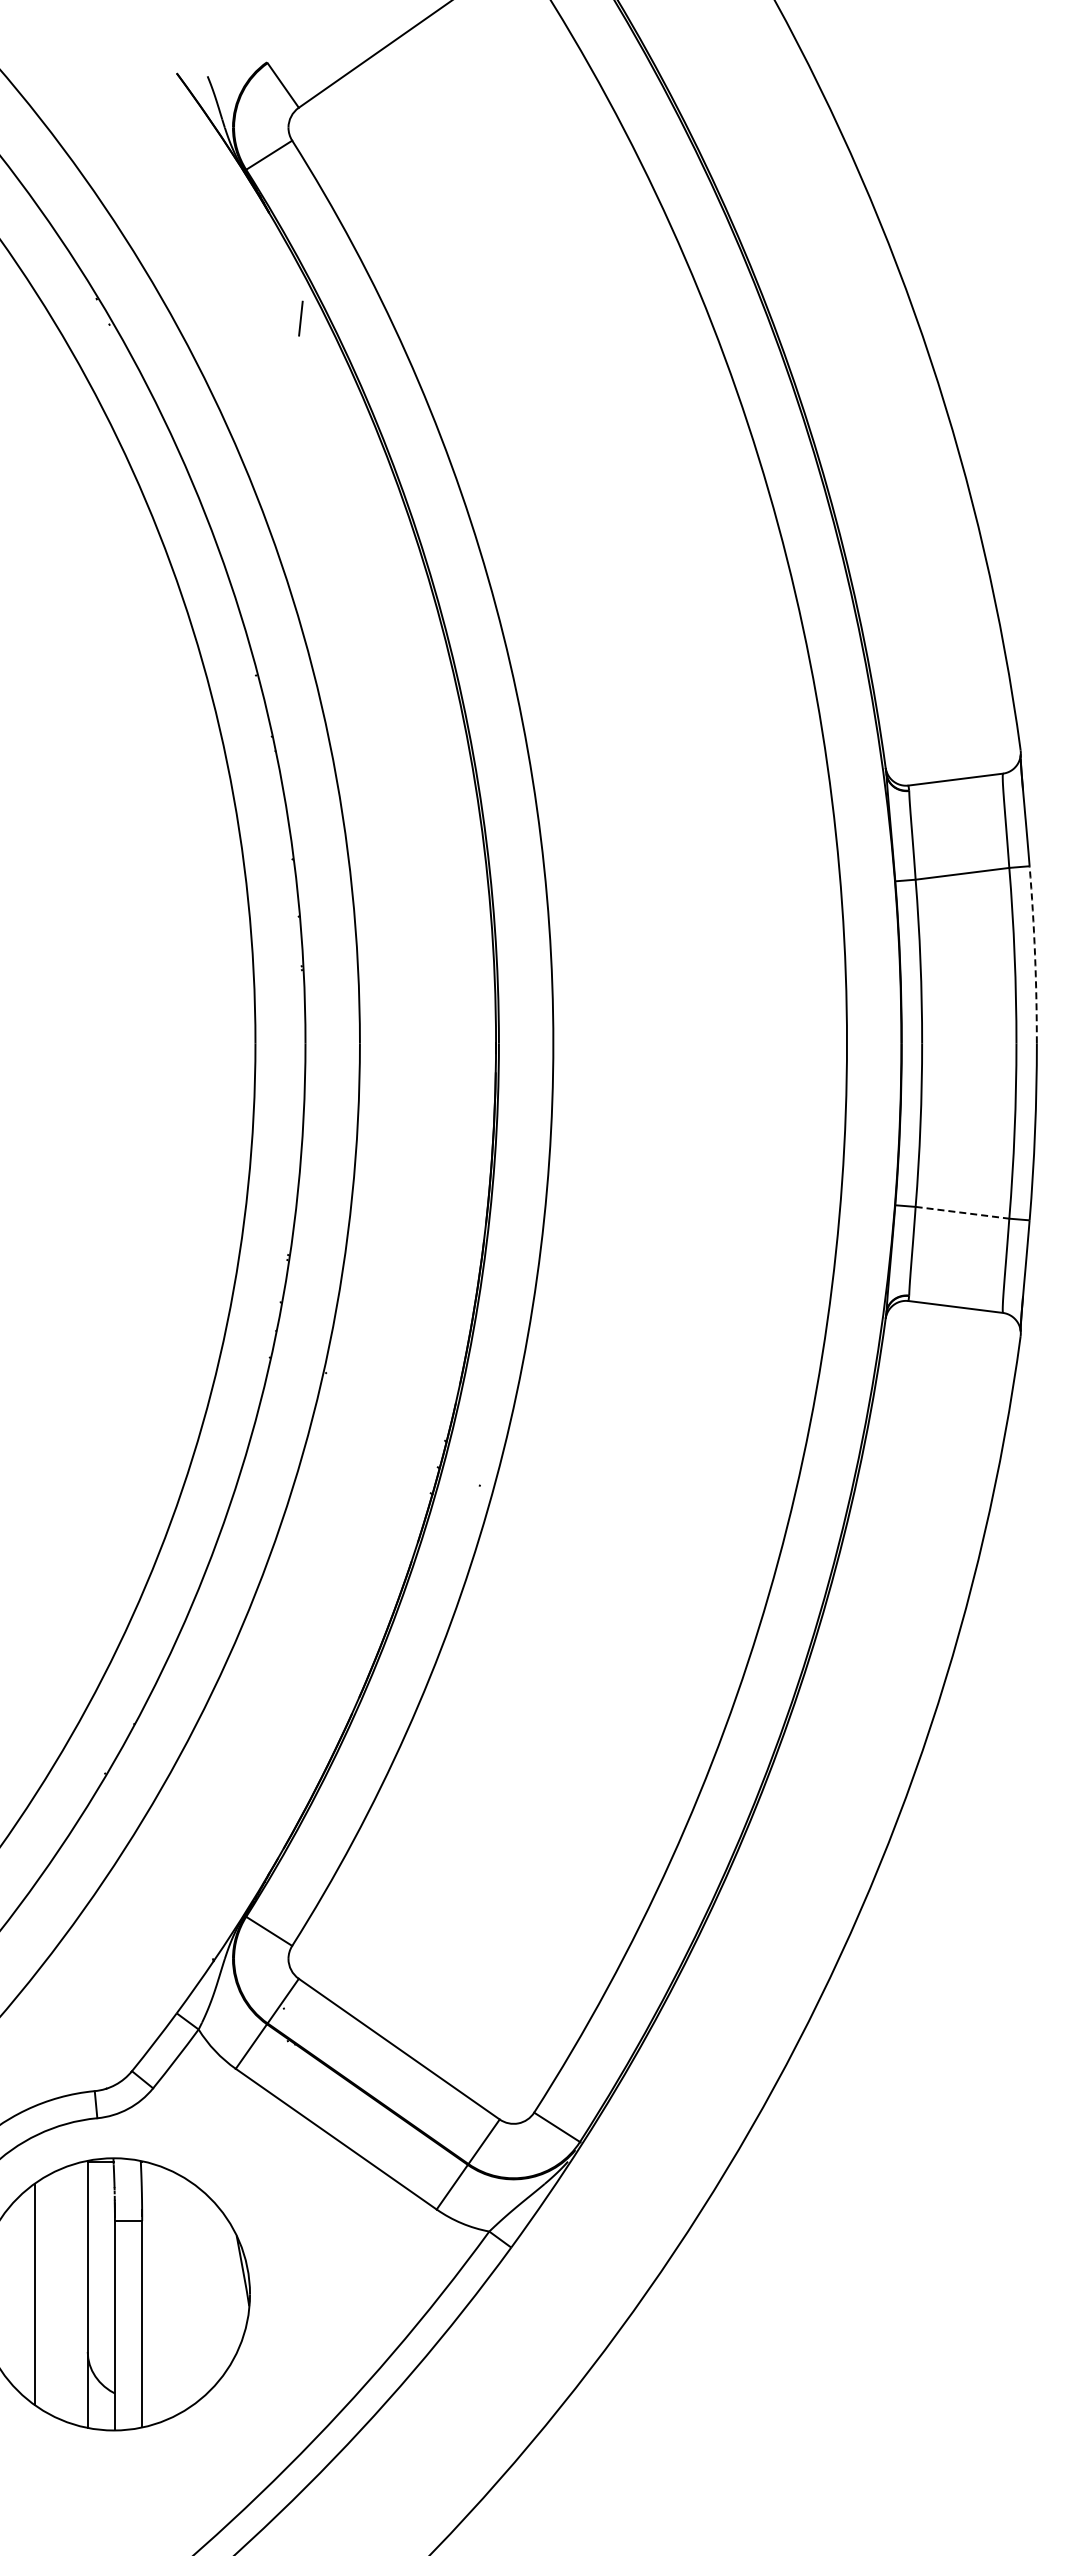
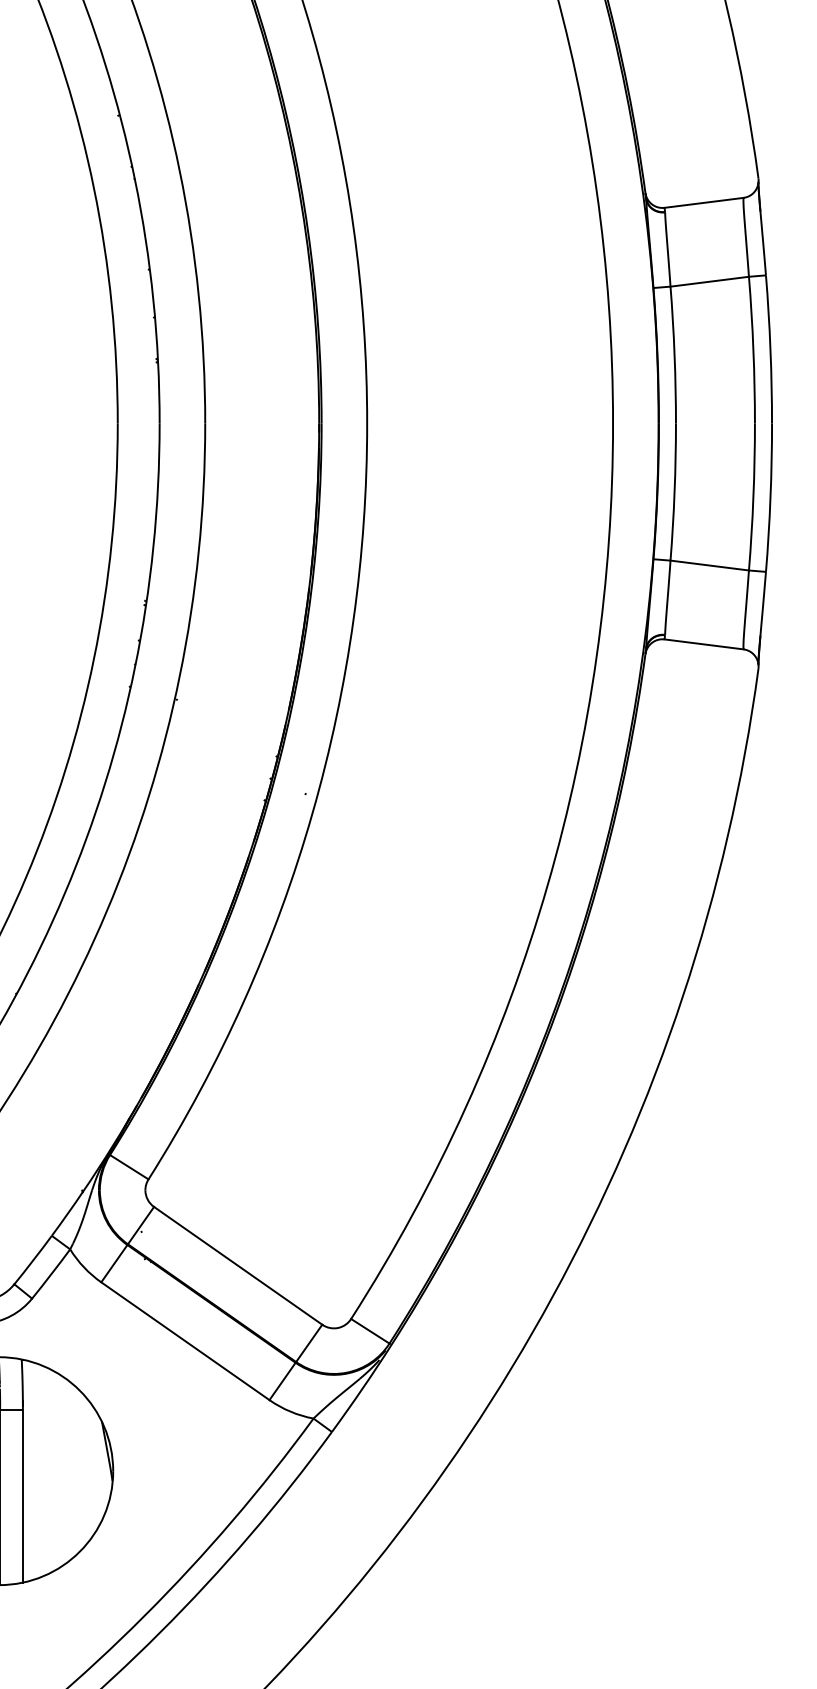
arc: (1035, 954) -> (770, 349), dashed -> solid
line: (962, 1212) -> (709, 565), dashed -> solid

